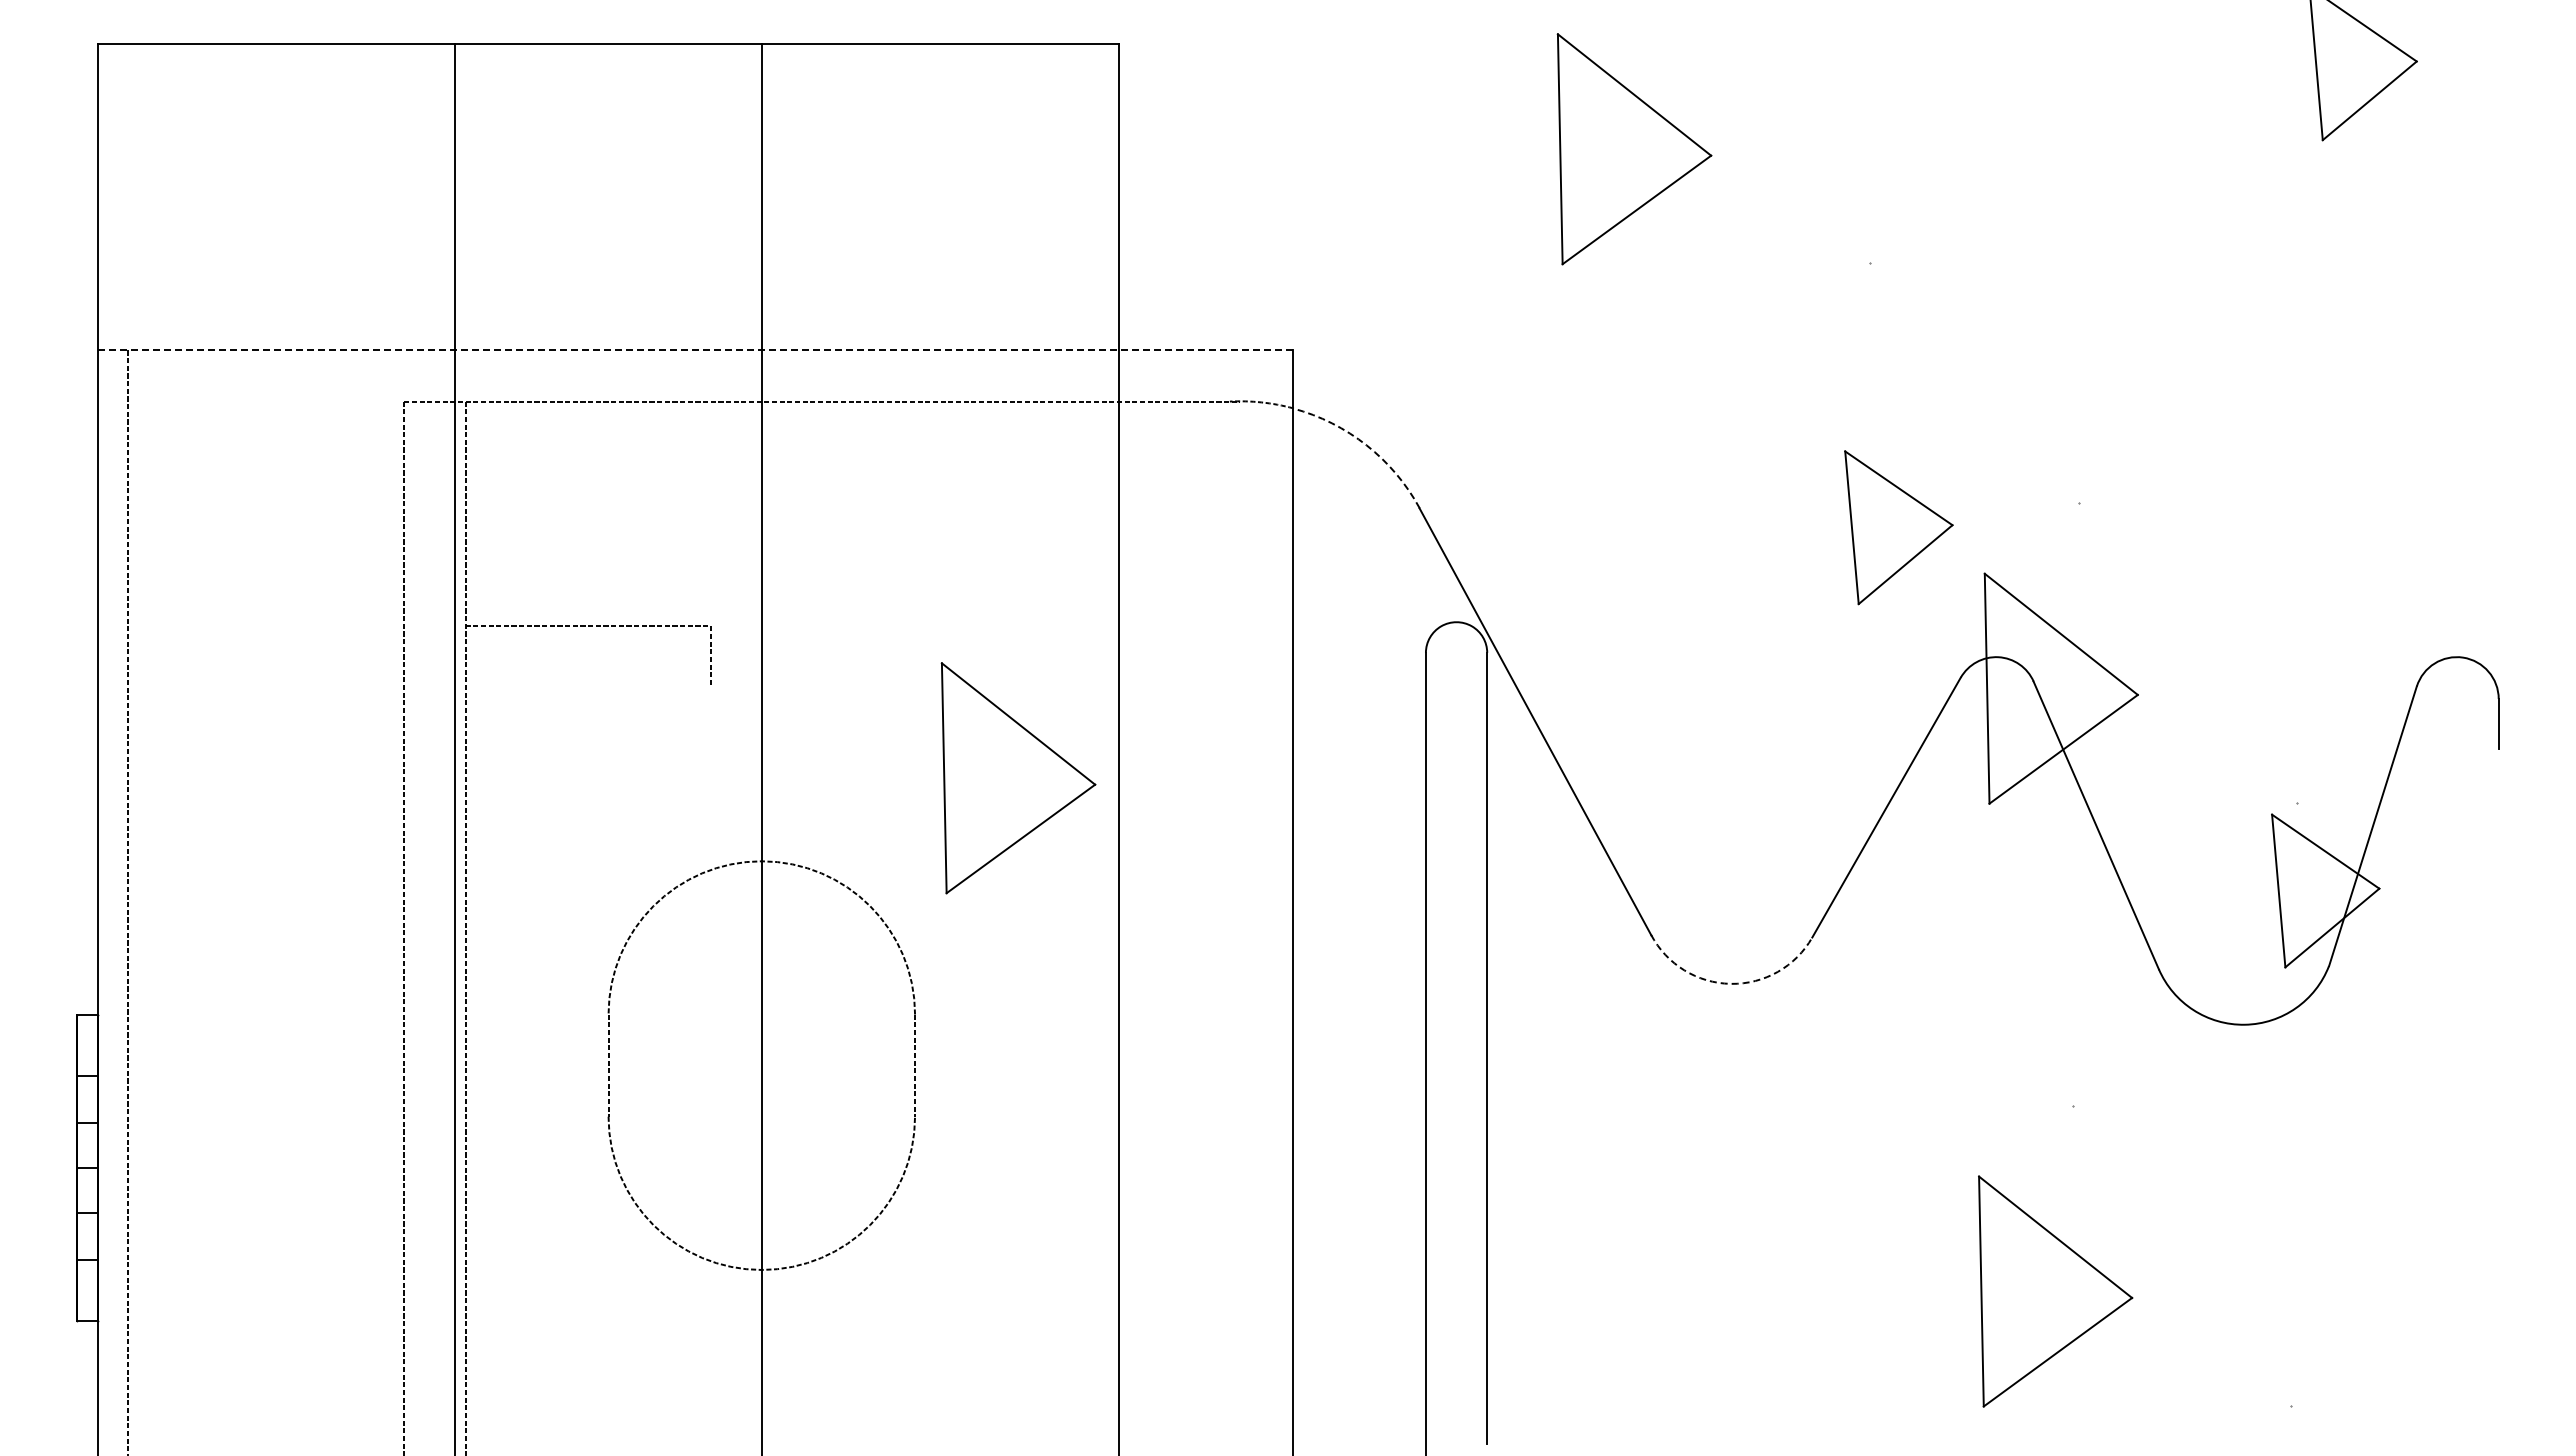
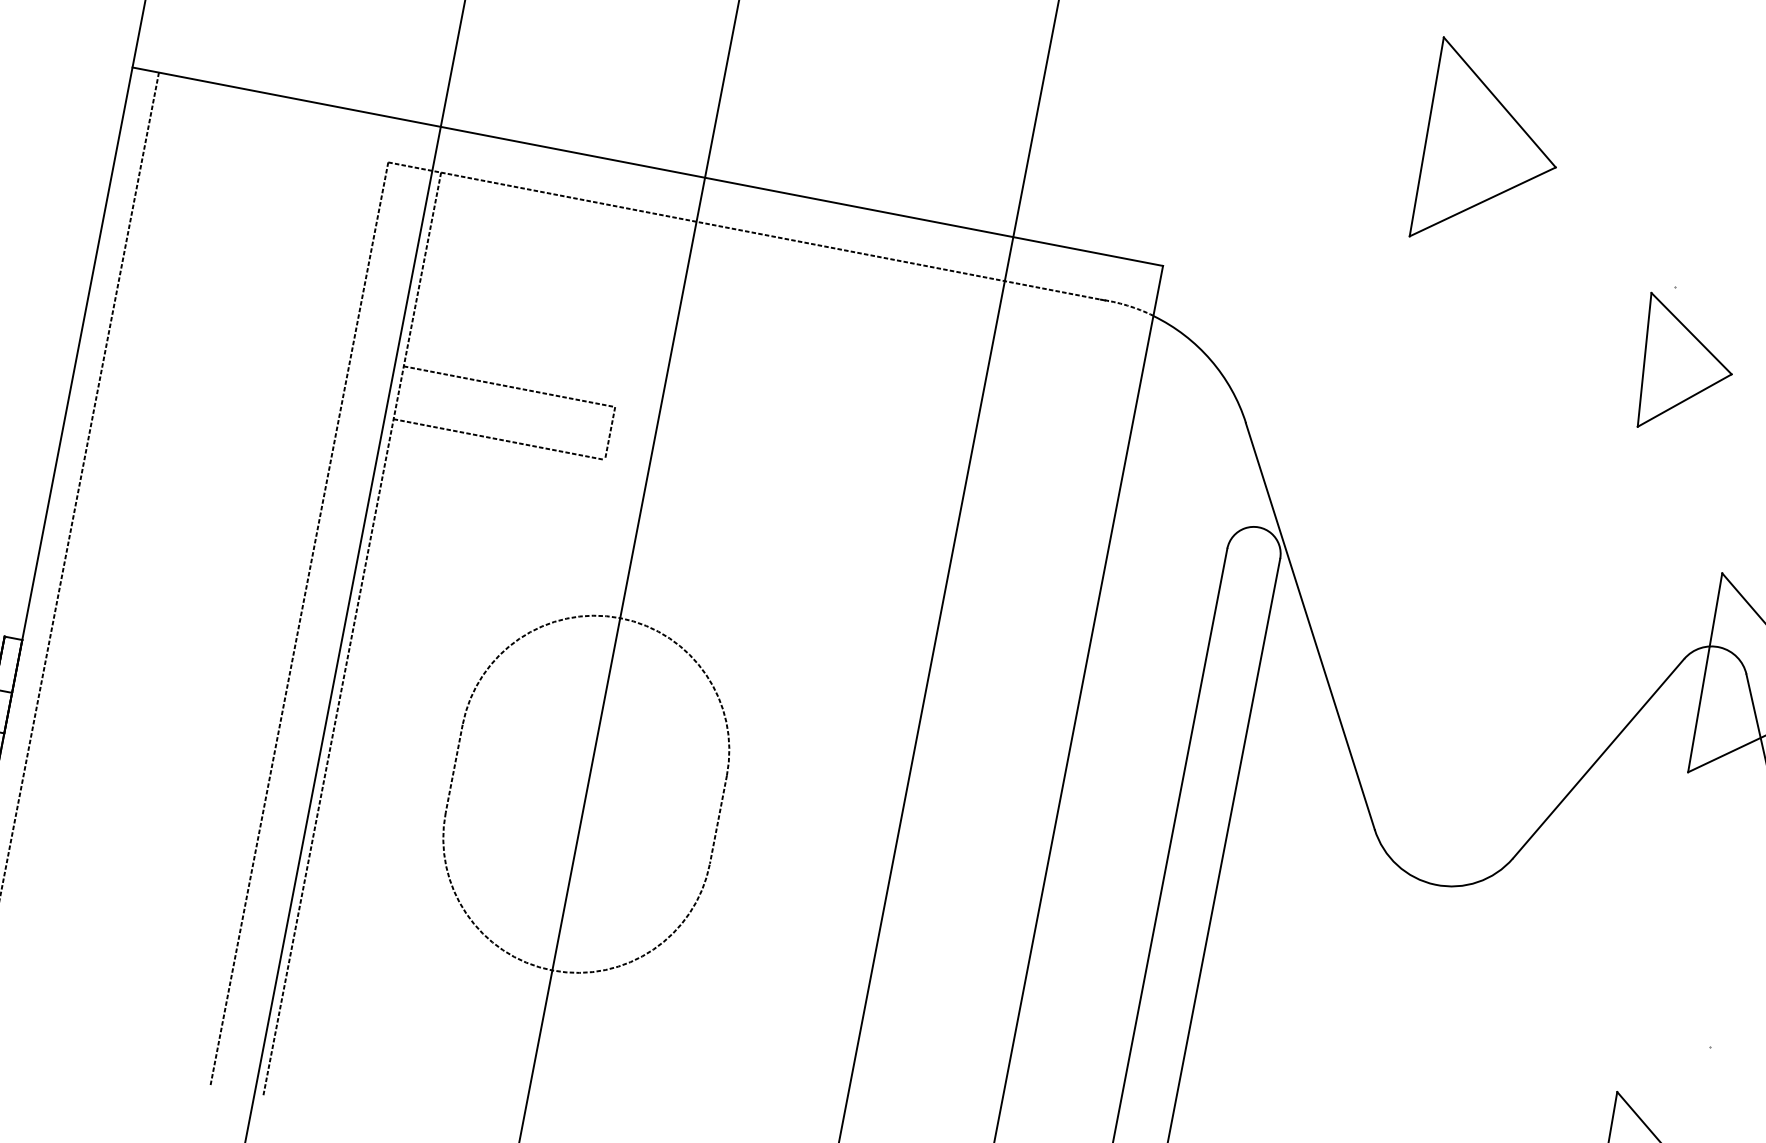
line: (695, 350) -> (647, 166), dashed -> solid
arc: (1366, 445) -> (1210, 360), dashed -> solid
part: (1898, 527) -> (1684, 367), moved
line: (587, 687) -> (498, 439), added
part: (1018, 778) -> (855, 589), removed
arc: (1730, 983) -> (1435, 884), dashed -> solid

